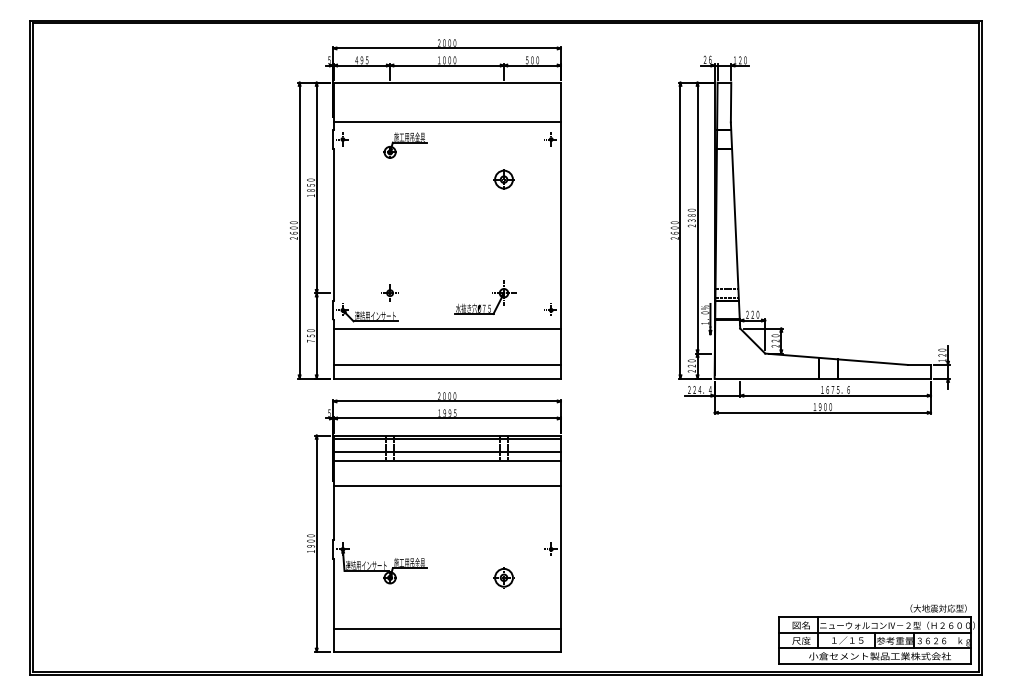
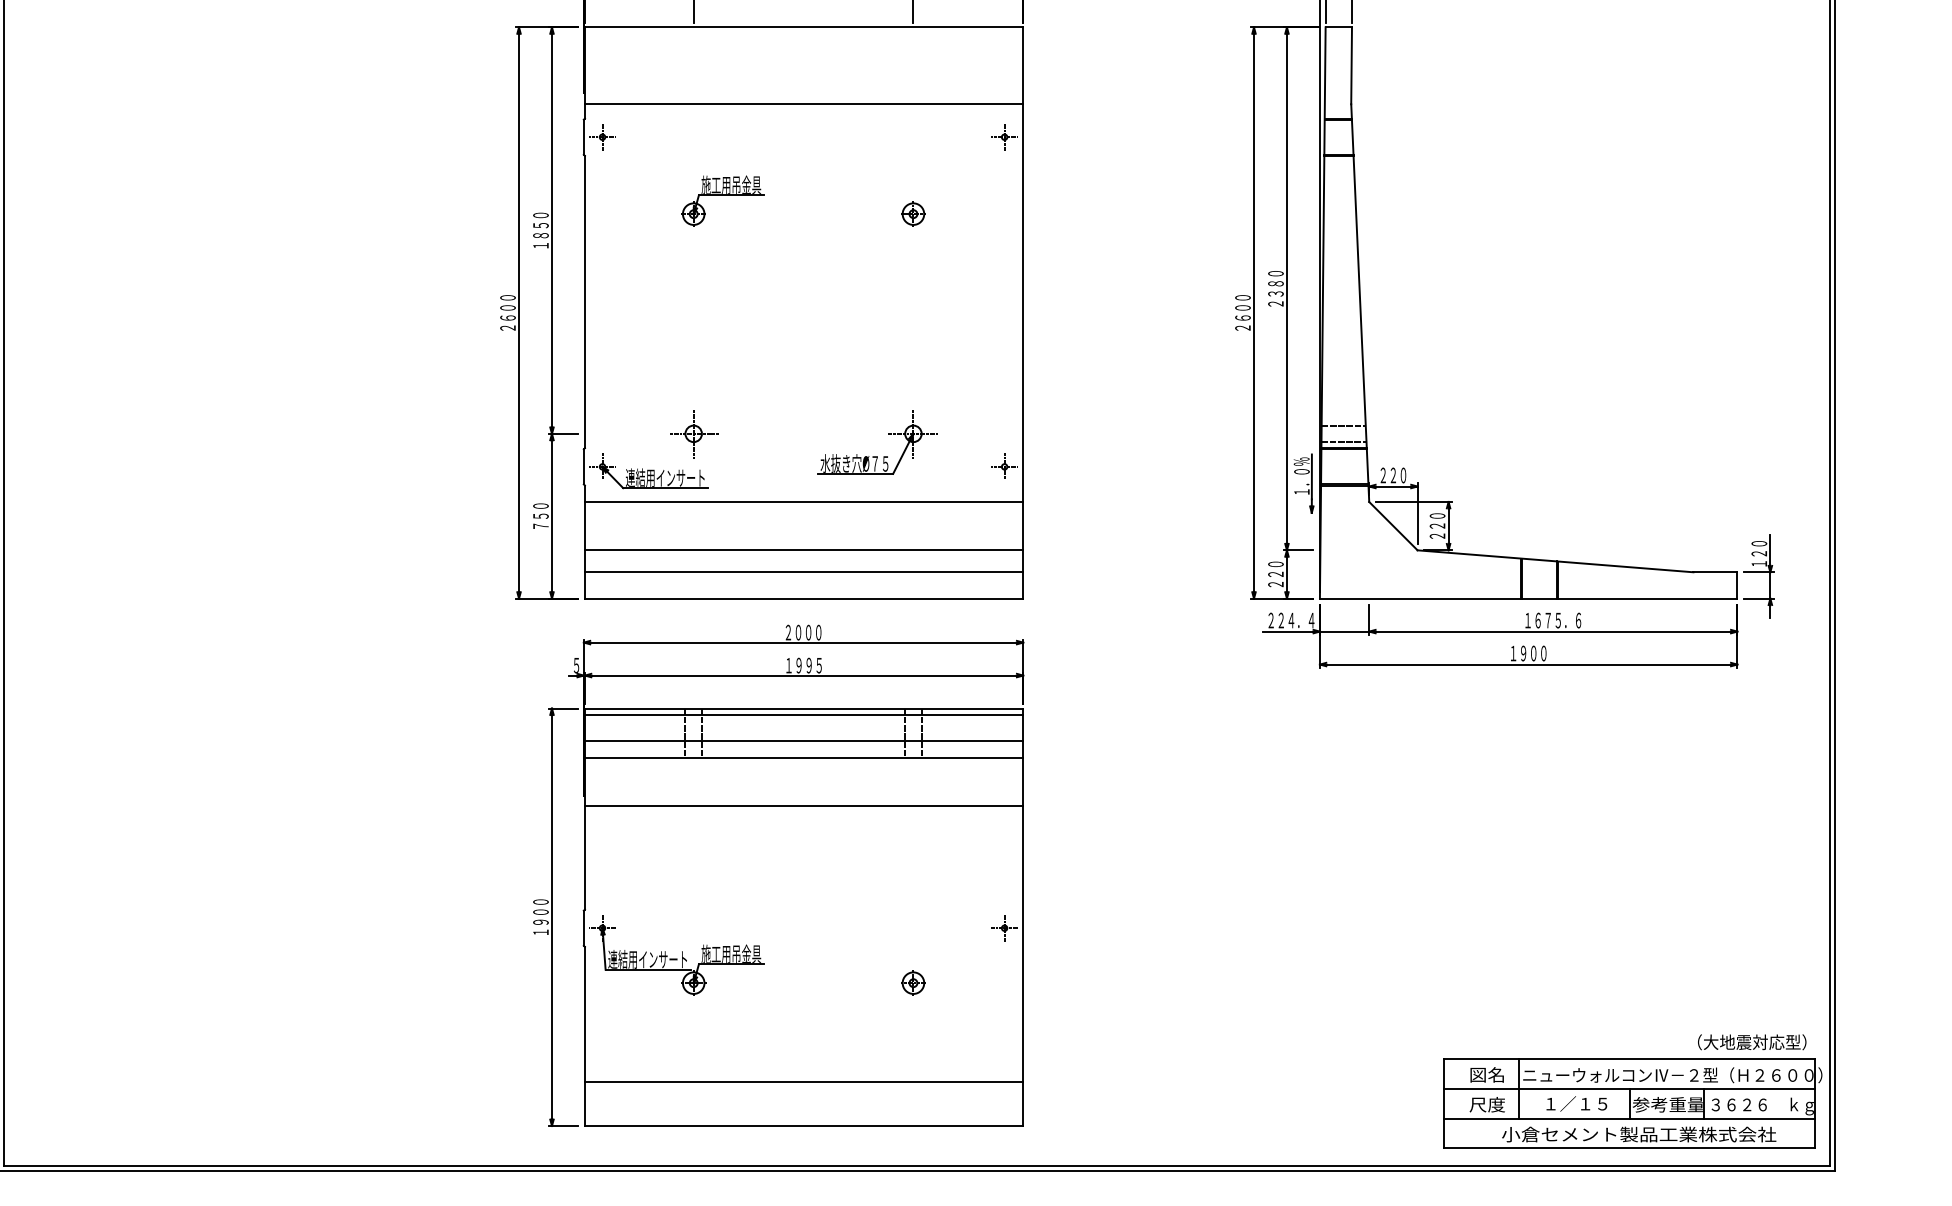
part: (405, 145) -> (723, 200), moved
part: (503, 178) -> (912, 212), size x0.62
part: (389, 292) -> (692, 432), size x1.43
line: (446, 353) -> (802, 550), added
part: (503, 577) -> (912, 982), size x0.62

